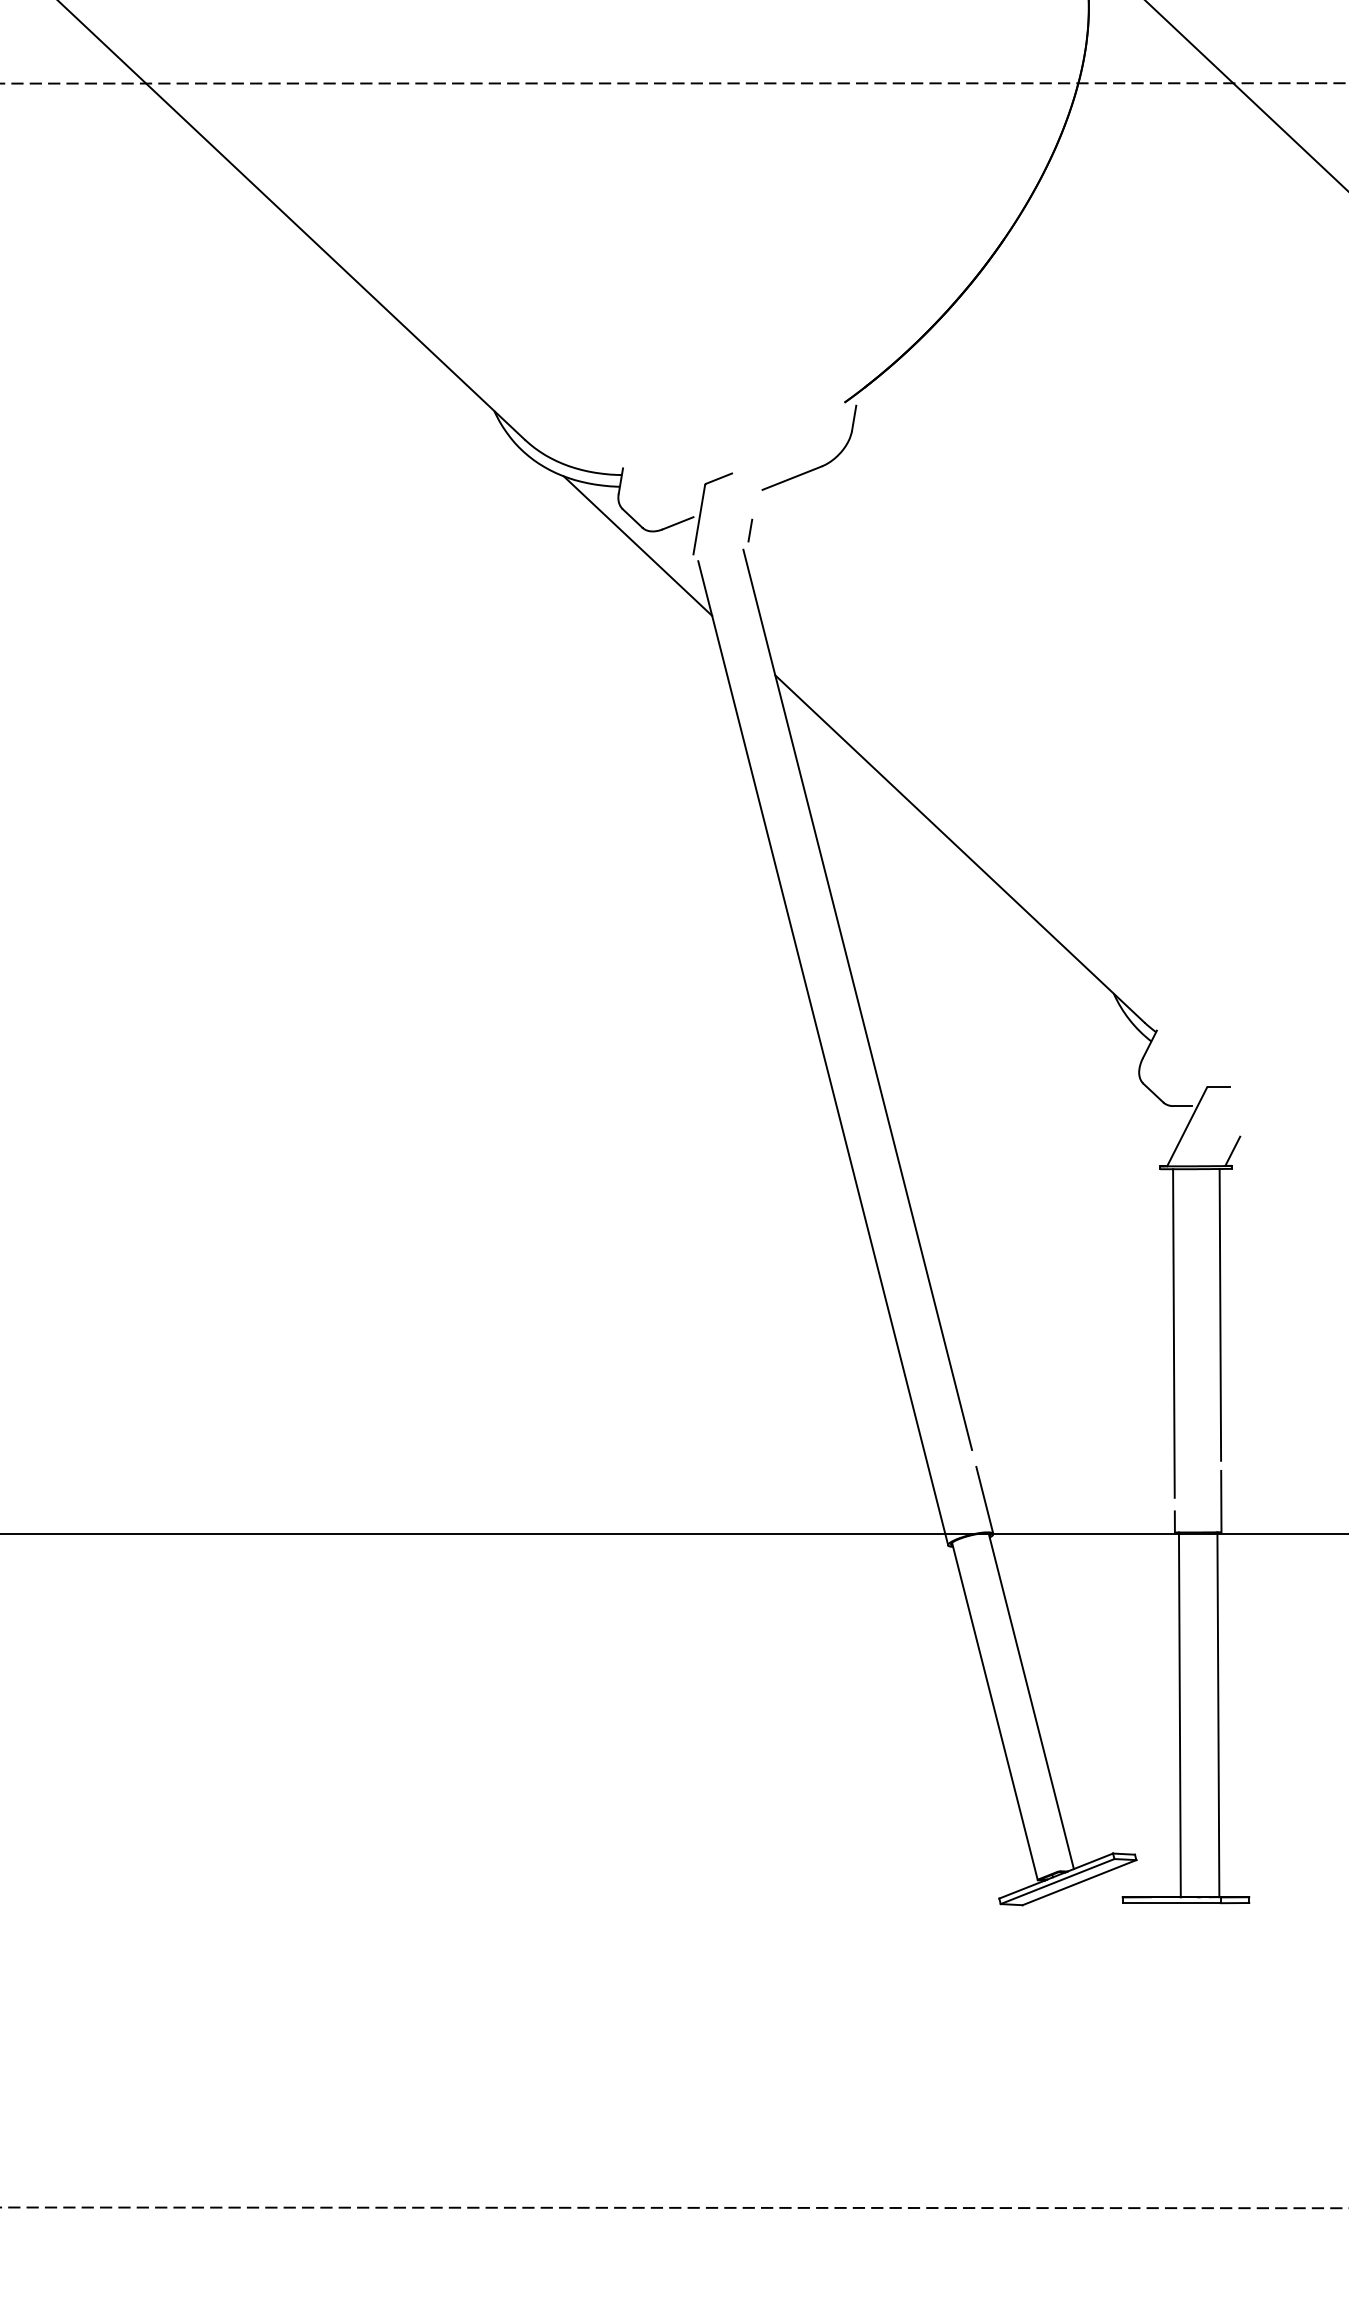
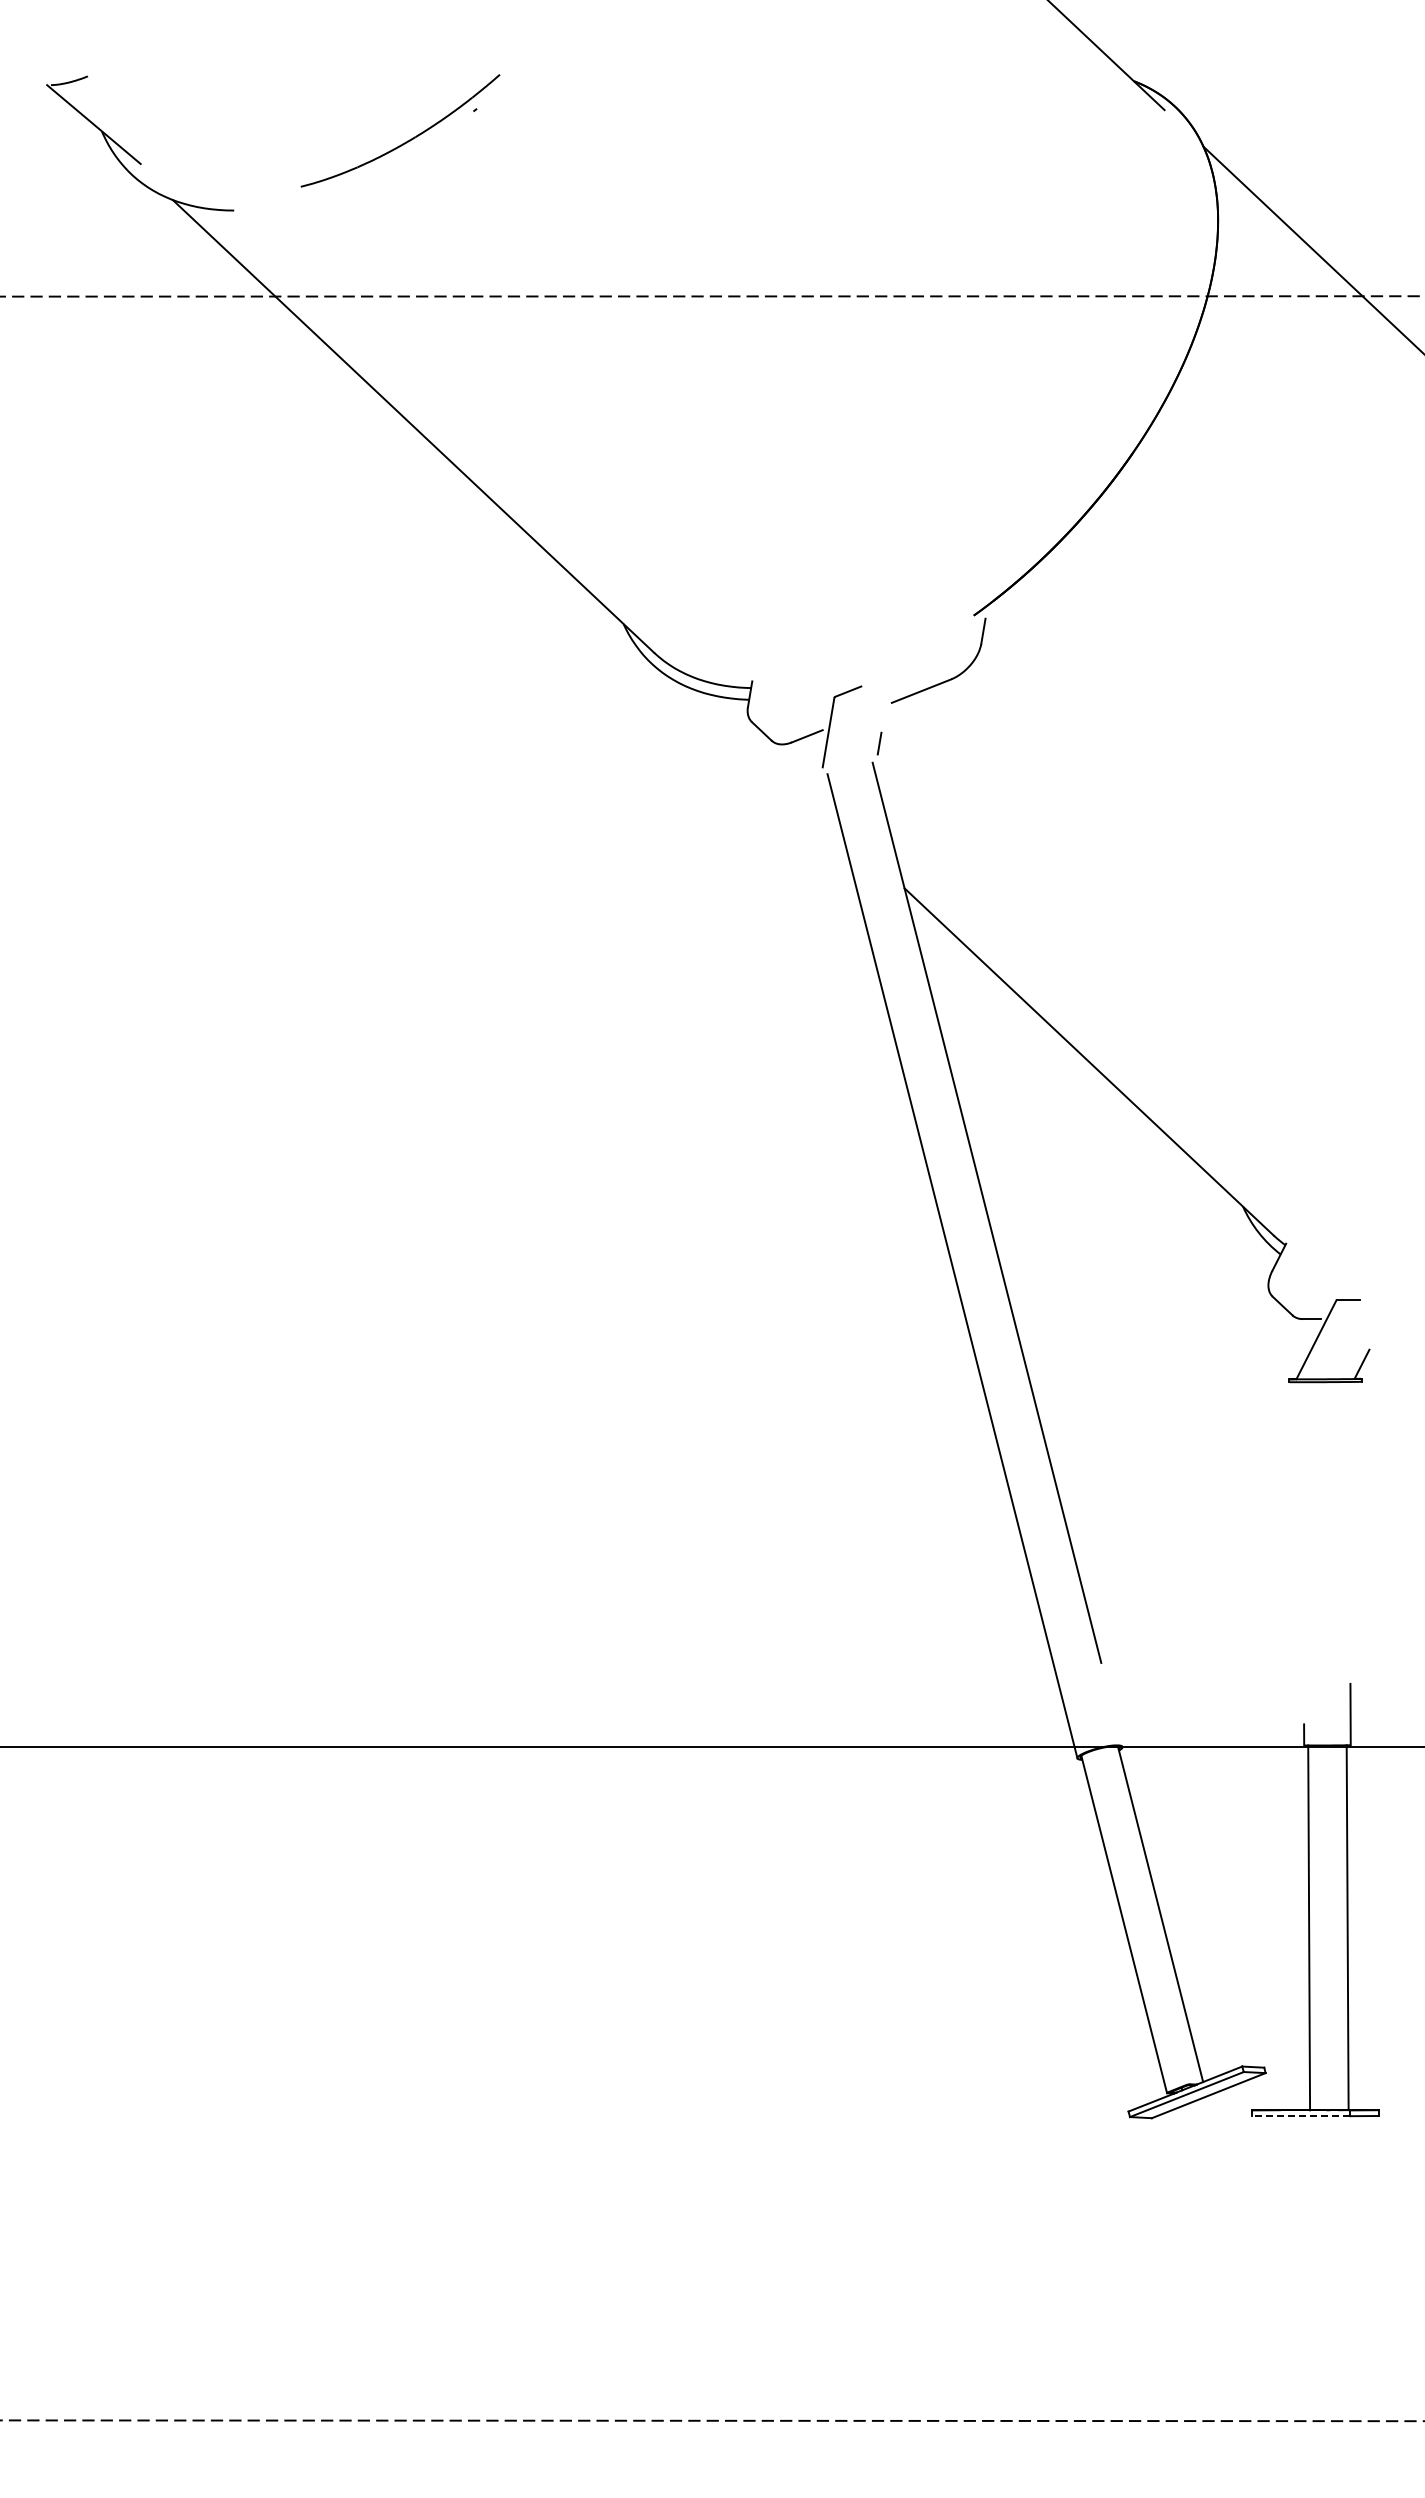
line: (638, 545) -> (767, 758), removed
line: (1220, 1314) -> (1349, 1527), removed
line: (1173, 1333) -> (1302, 1546), removed
line: (984, 1499) -> (1113, 1712), removed
line: (1171, 1903) -> (1300, 2116), solid -> dashed

